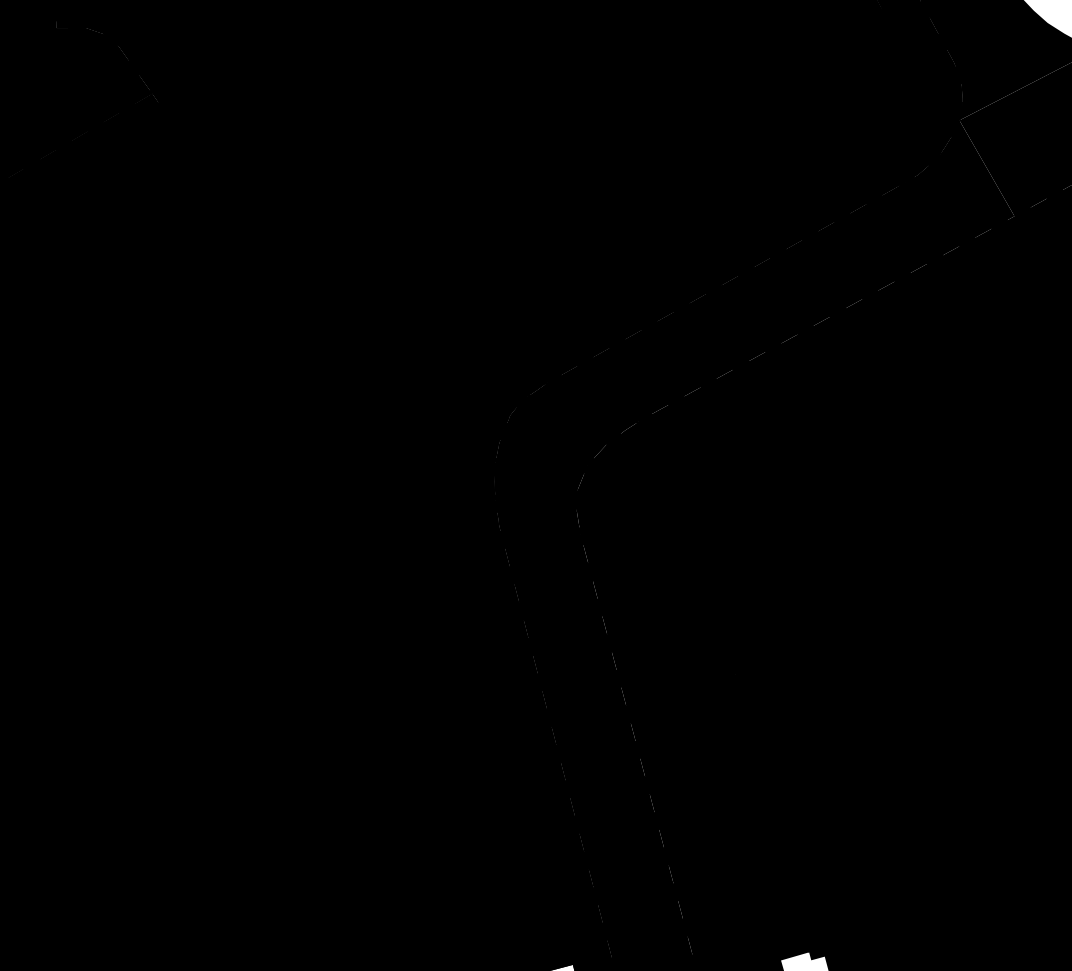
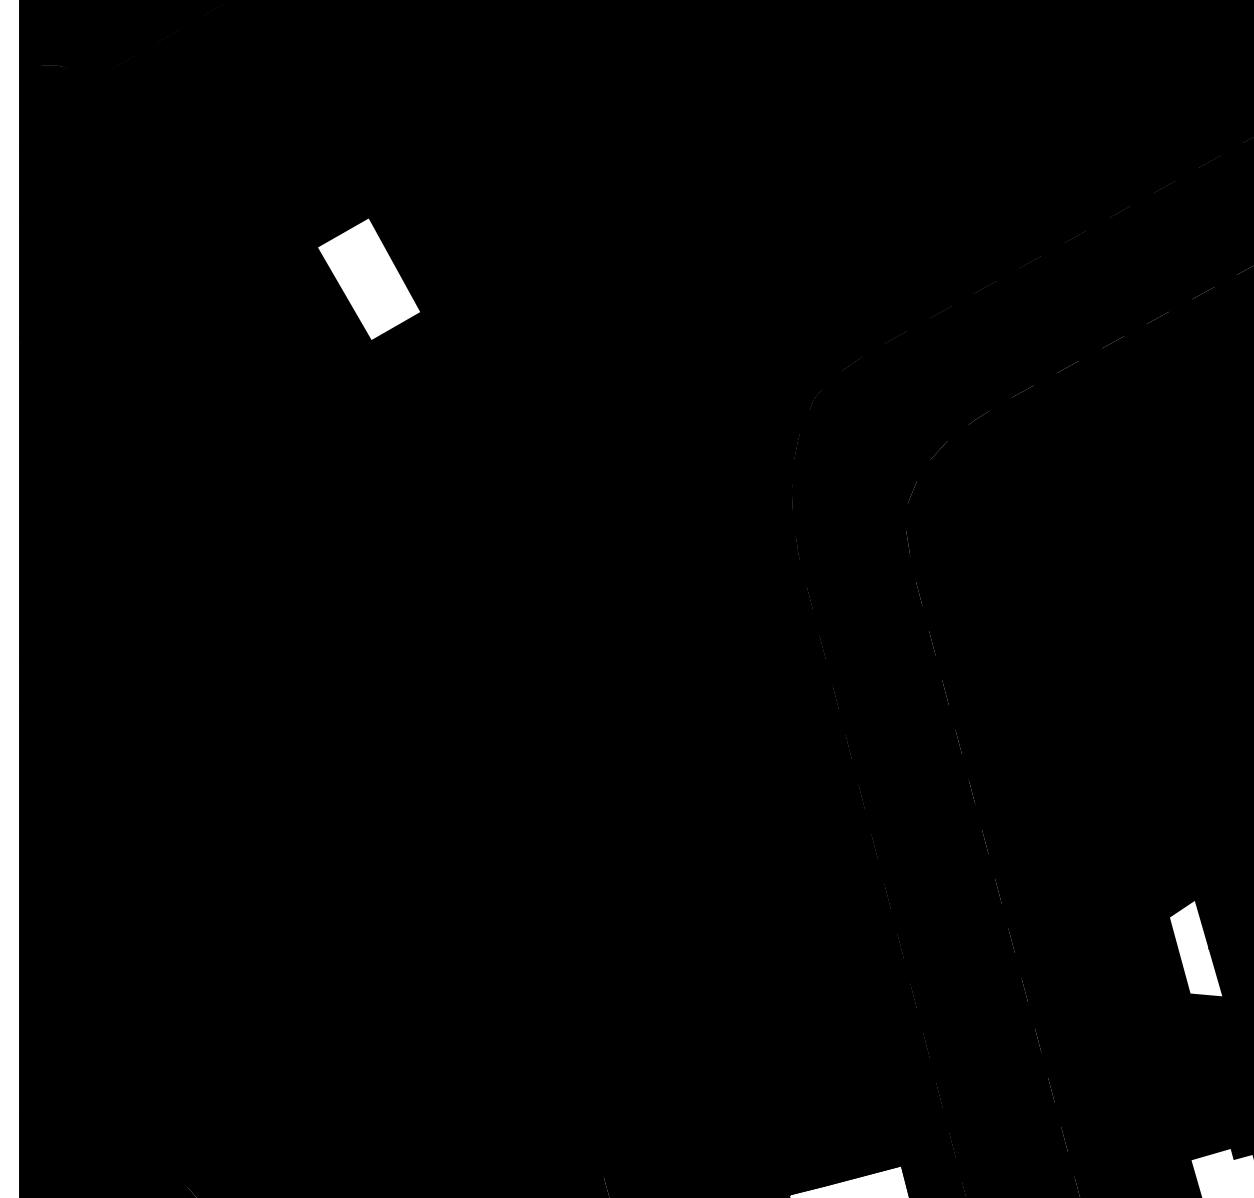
fill: (191, 328) -> (368, 278), removed
fill: (784, 808) -> (1196, 948), removed

